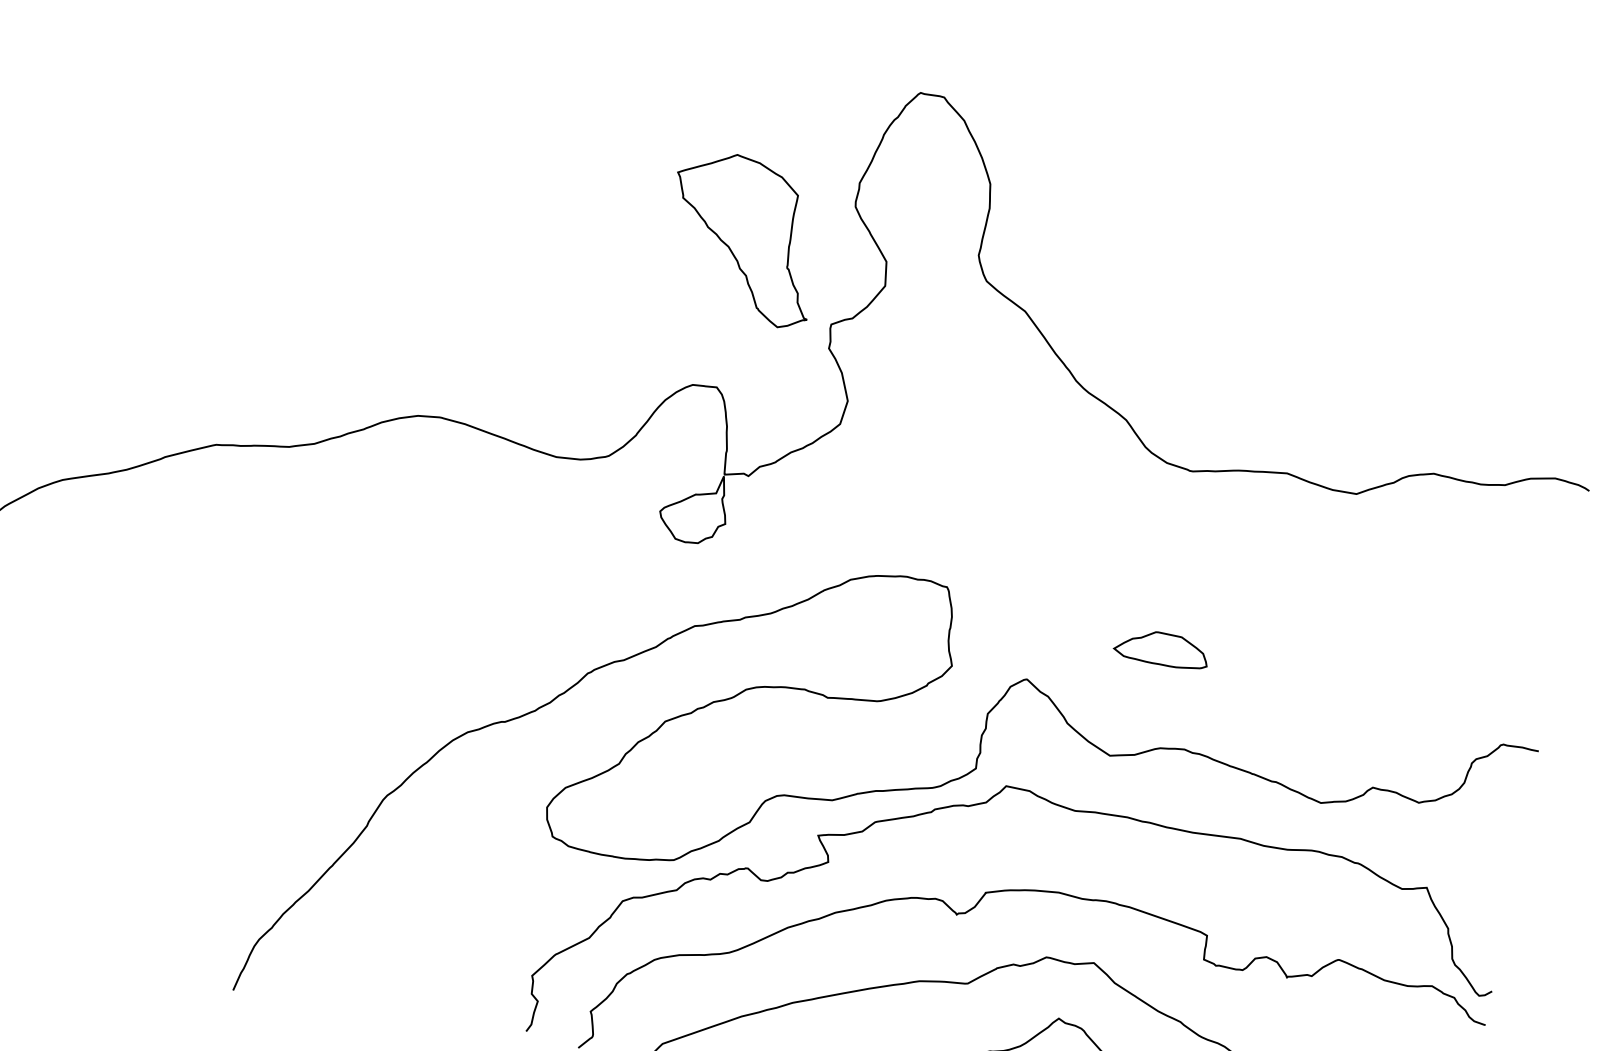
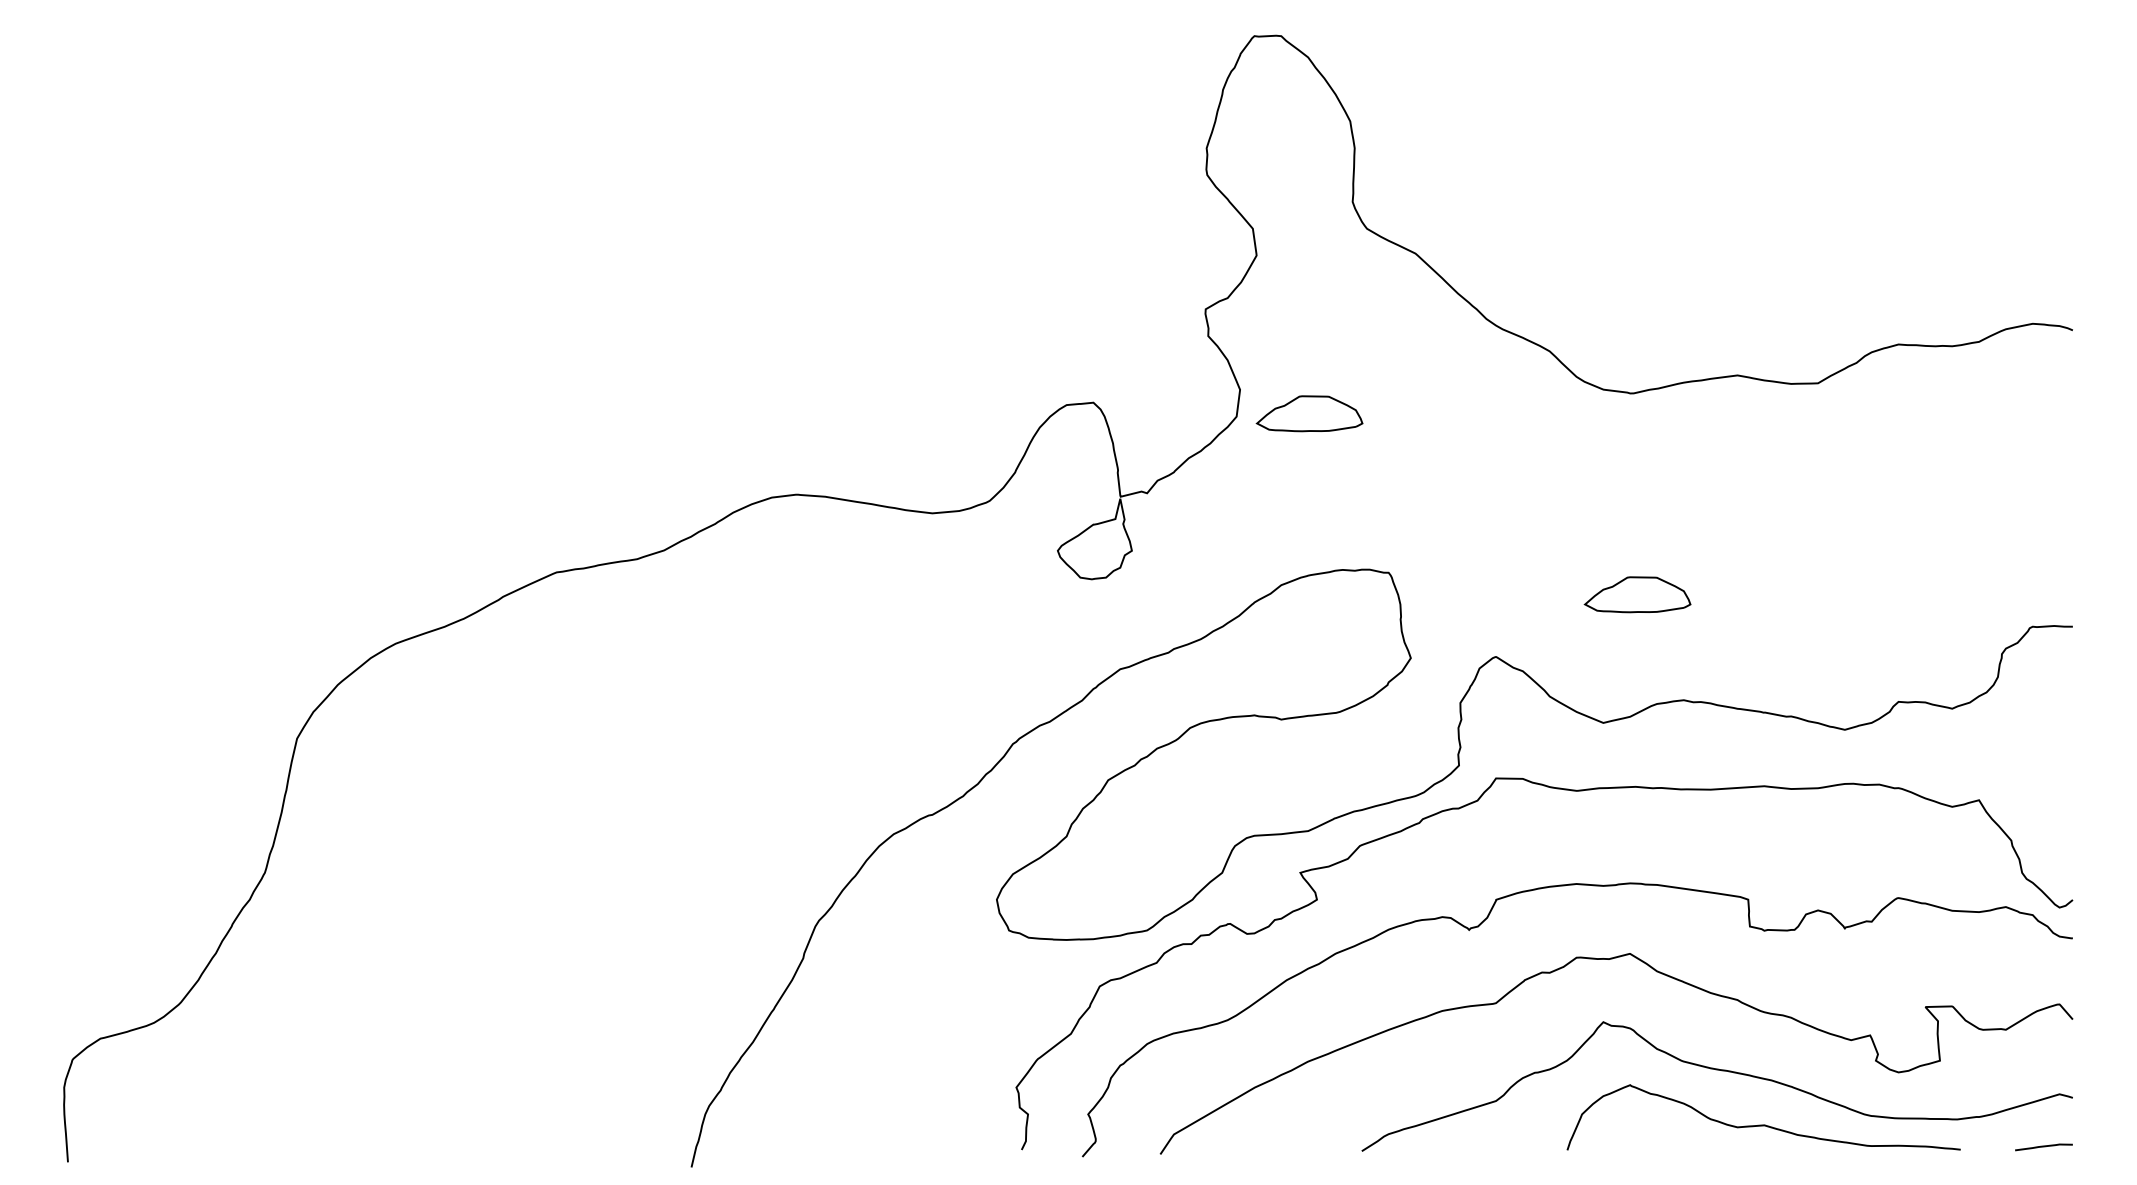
part: (743, 238) -> (1091, 233), removed
part: (904, 433) -> (1309, 413), added

